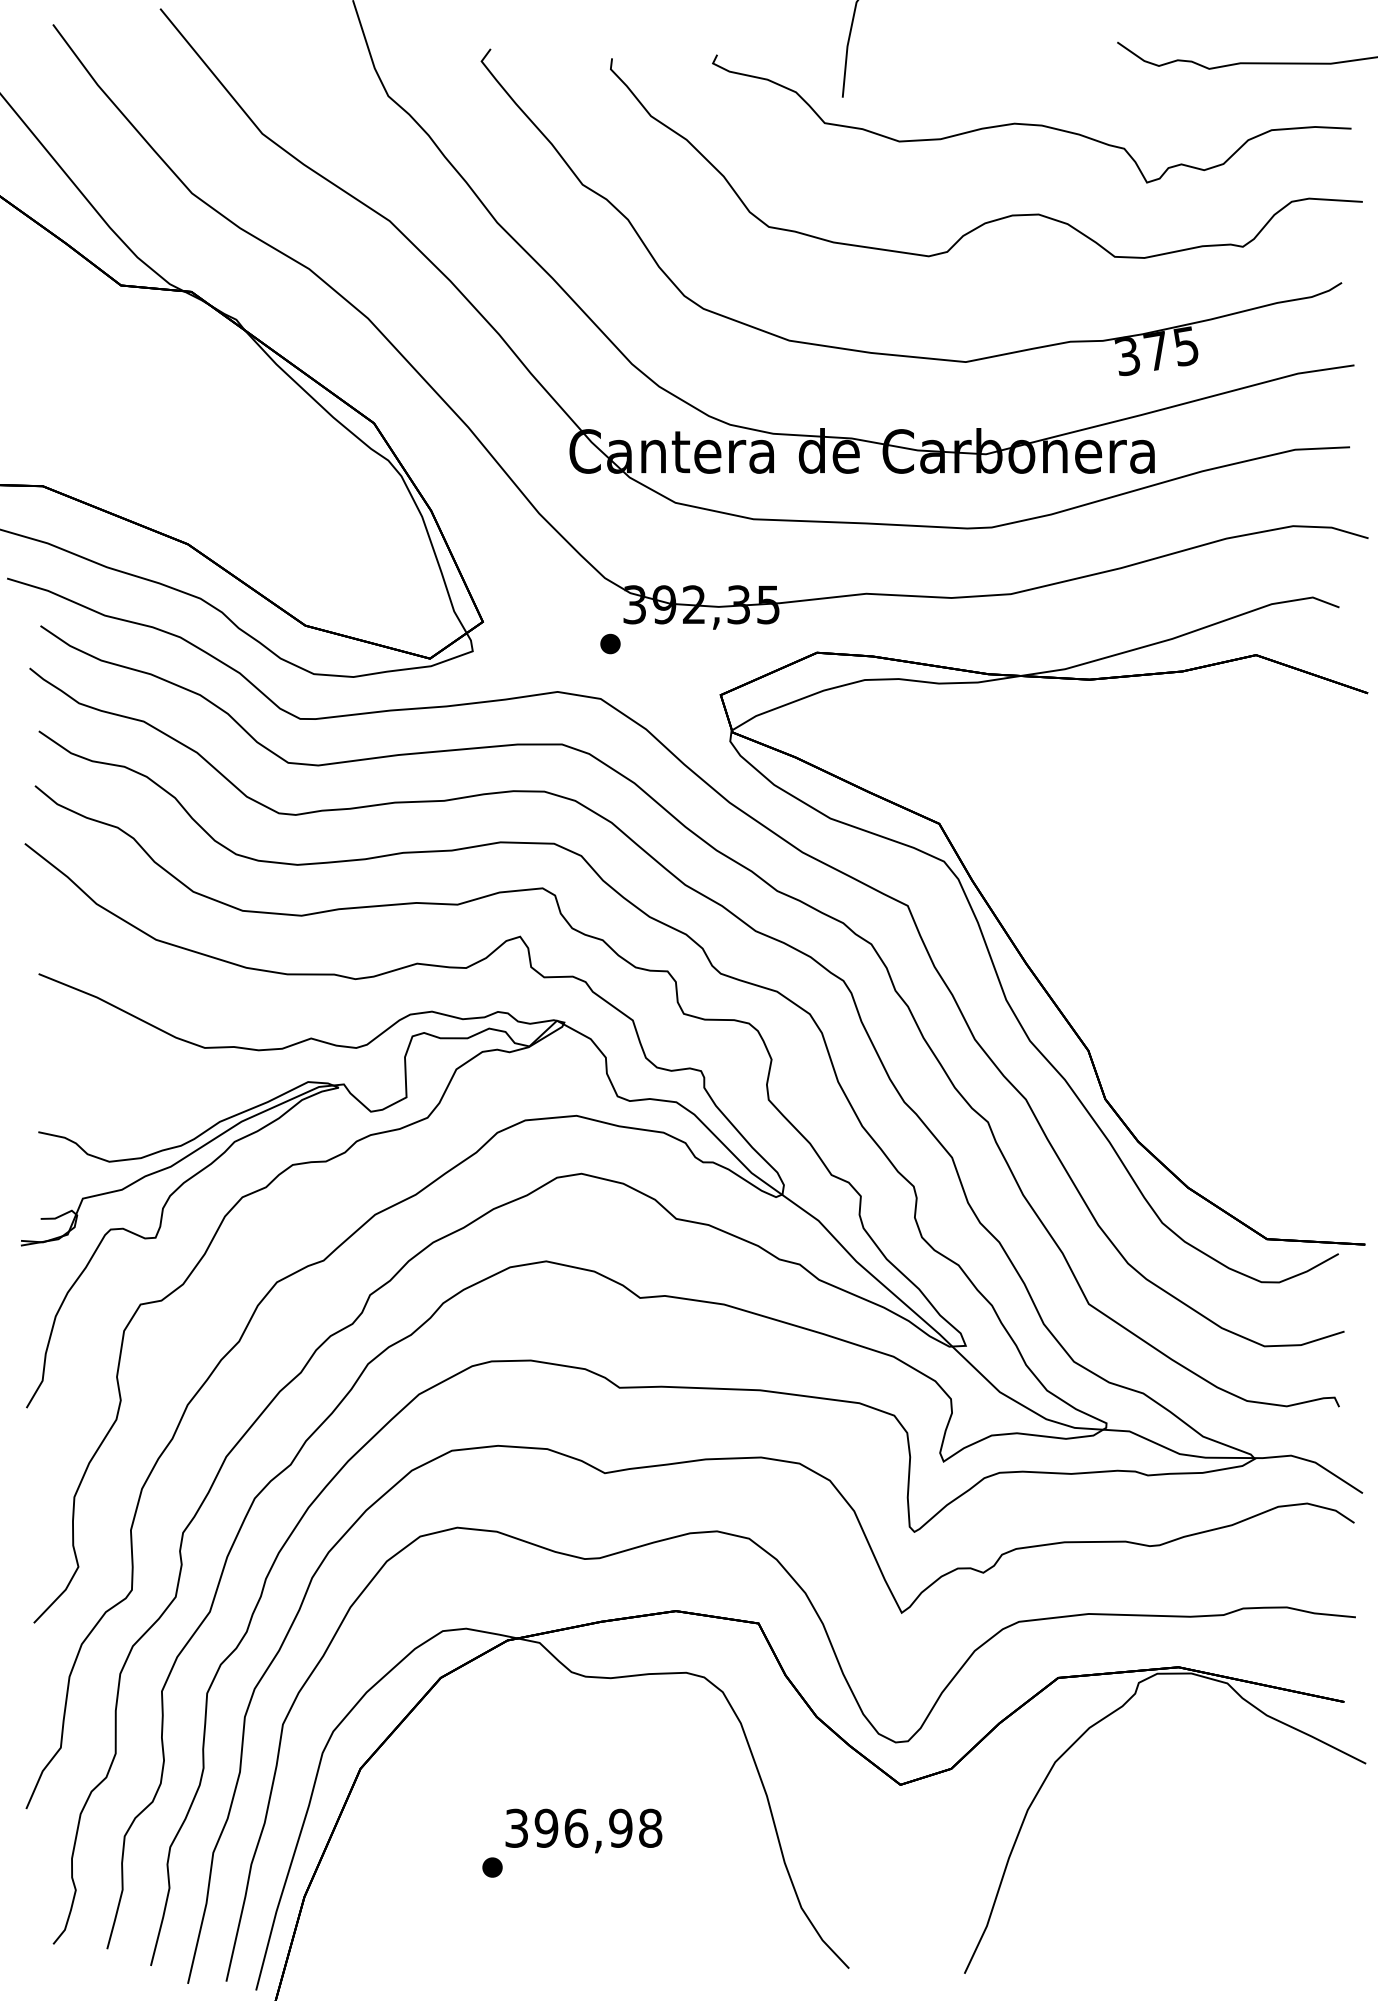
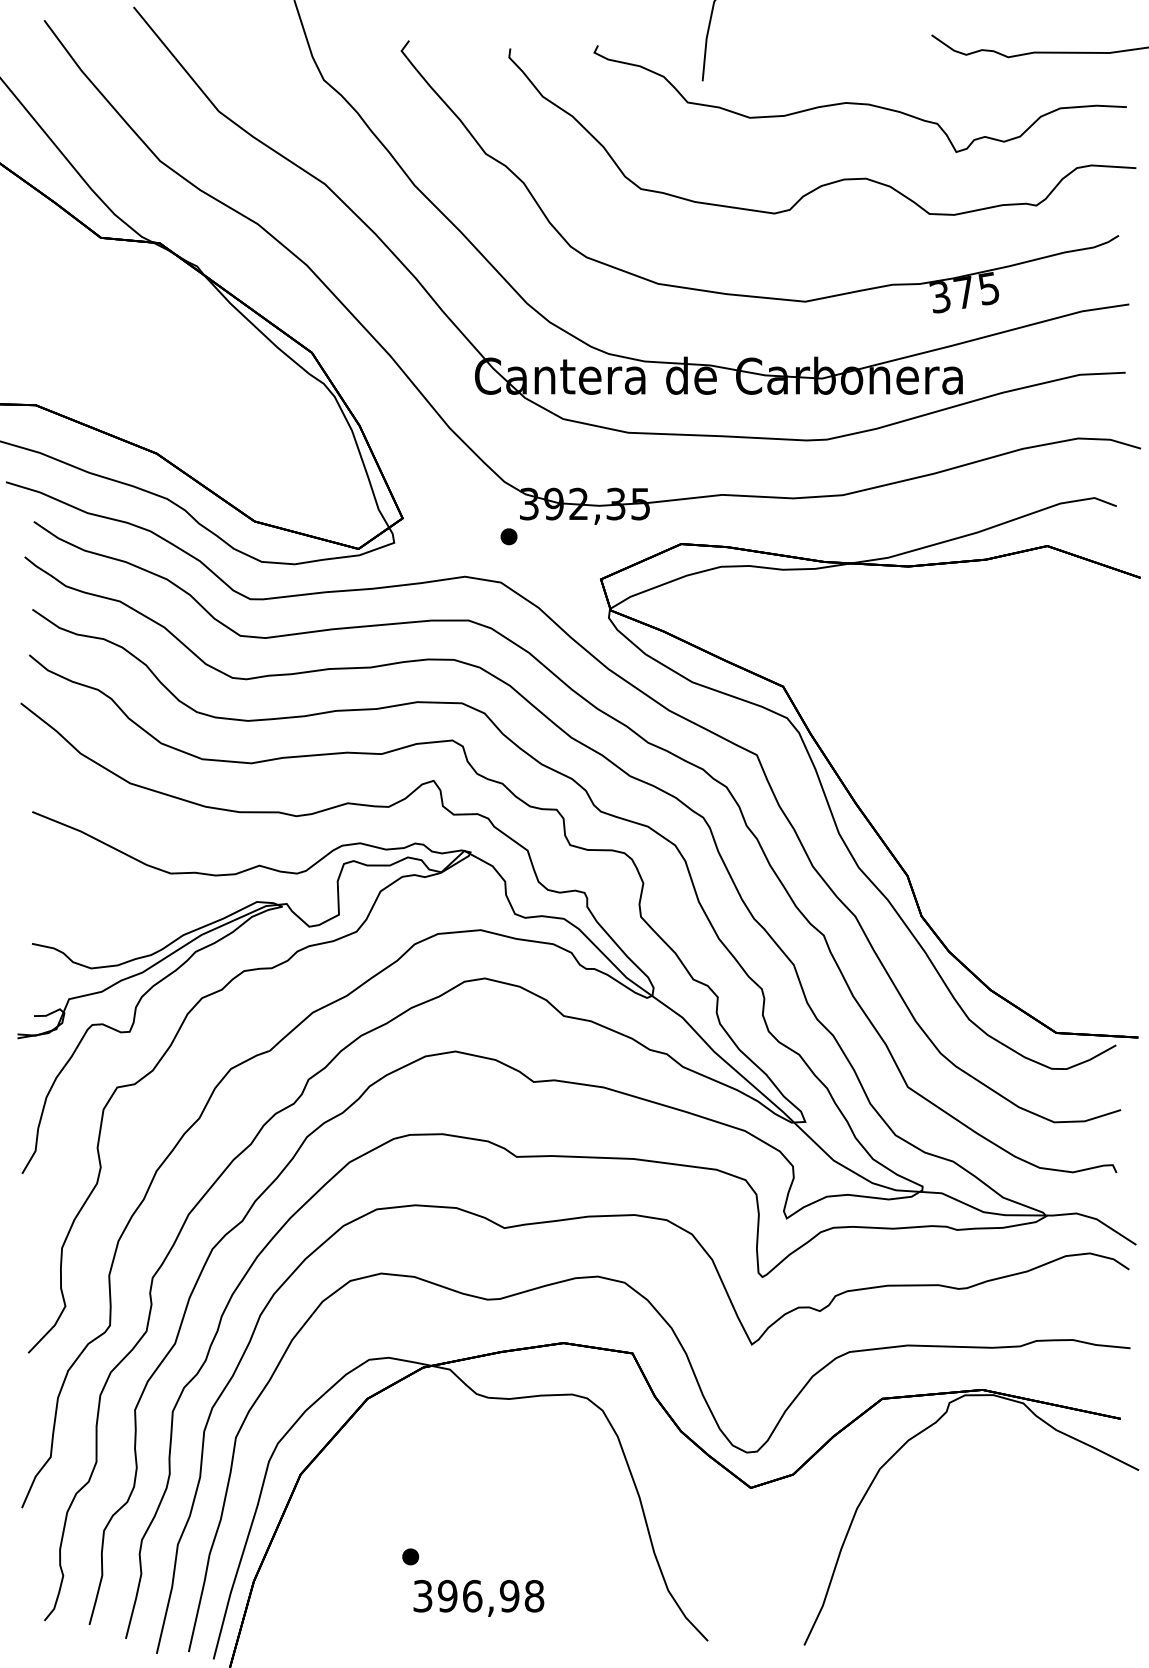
text: (583, 1831) -> (478, 1598), moved

